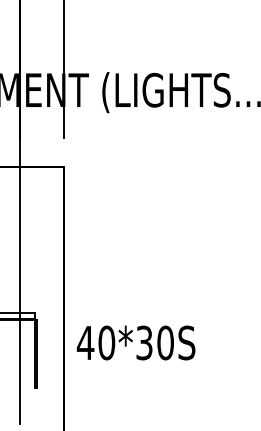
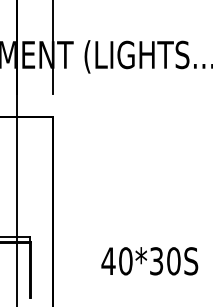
text: (135, 342) -> (149, 260), moved

